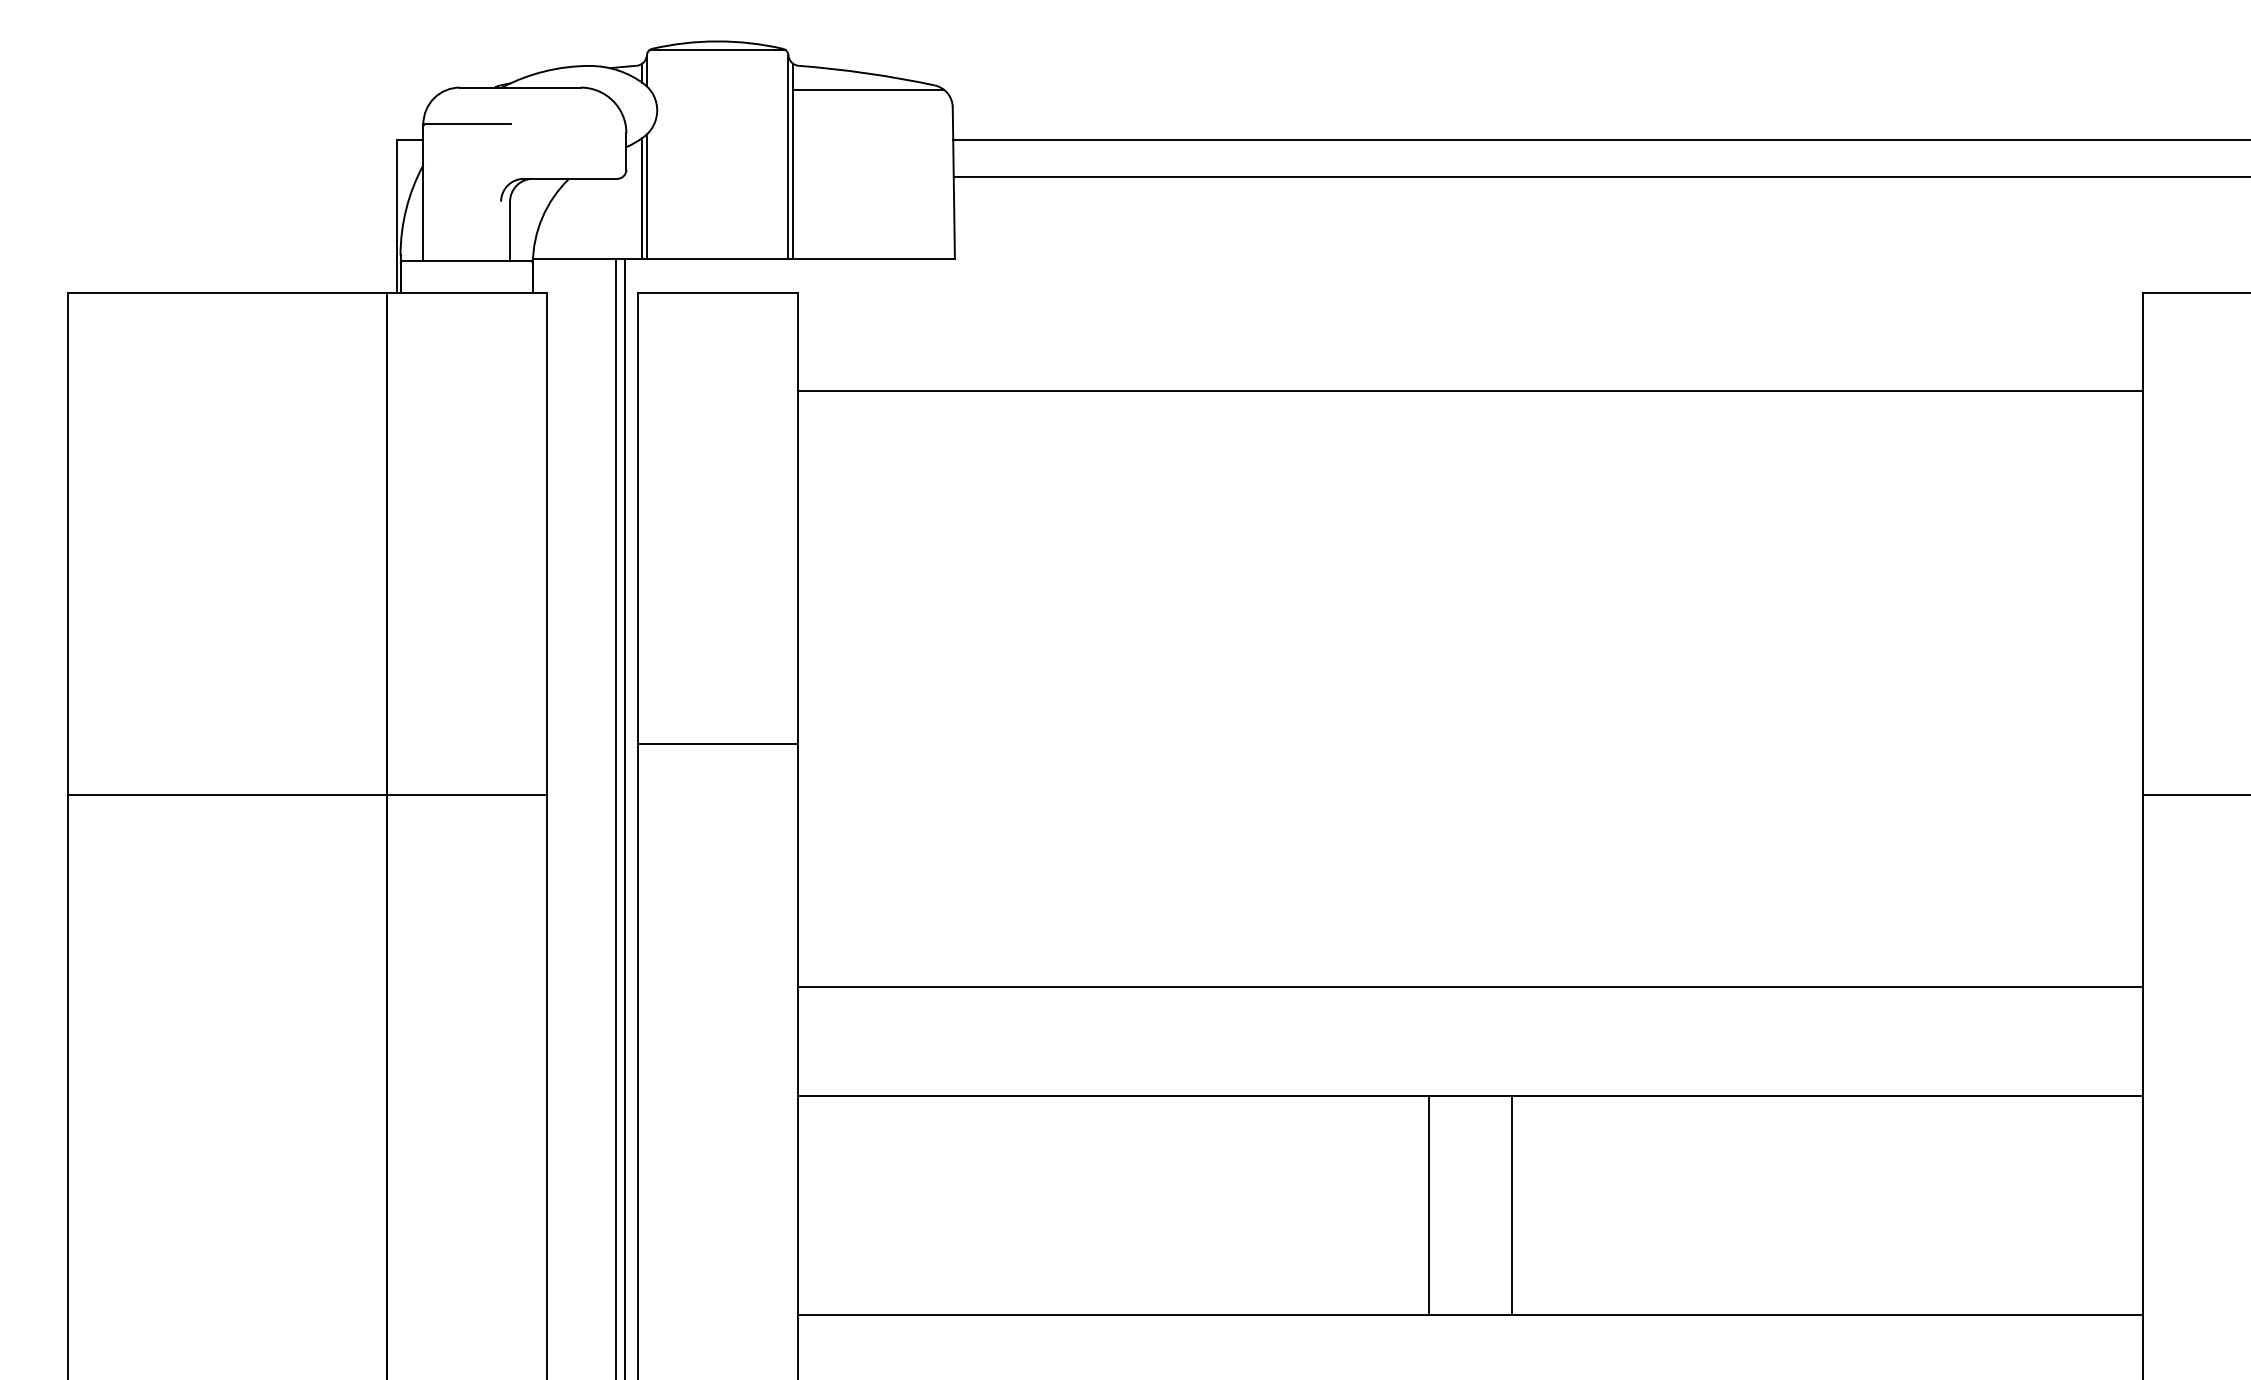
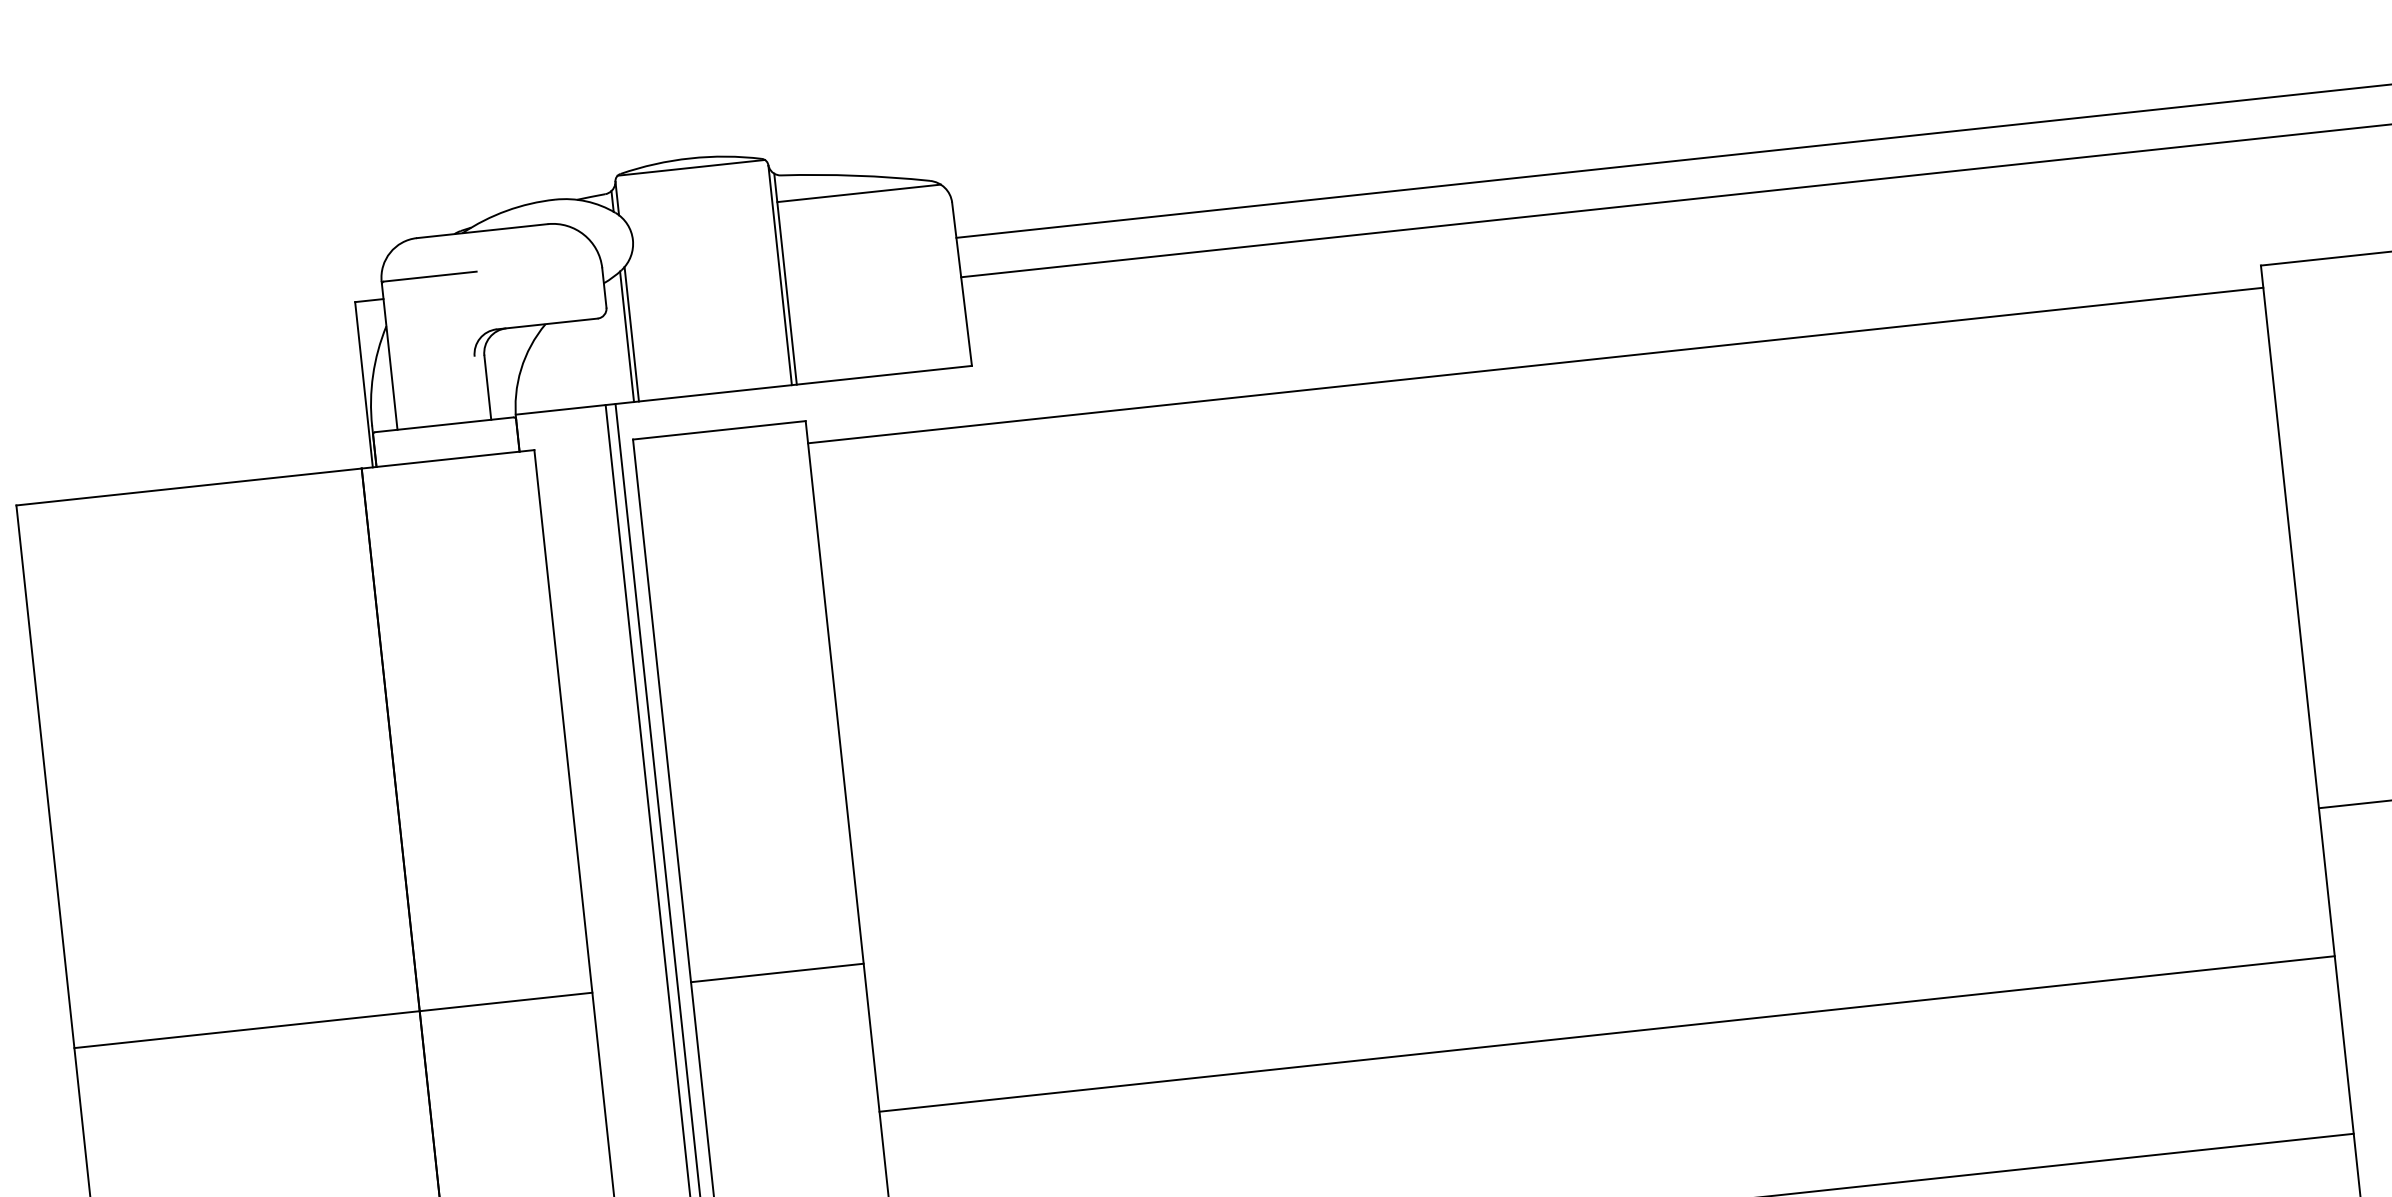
line: (1470, 391) -> (1535, 365), moved
line: (717, 743) -> (777, 972), moved
line: (1470, 986) -> (1607, 1033), moved

